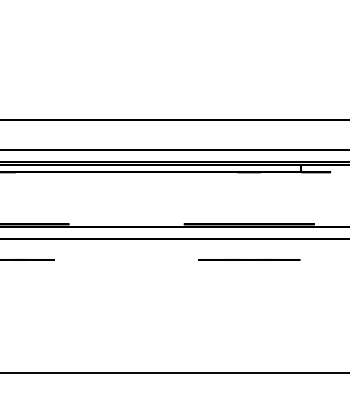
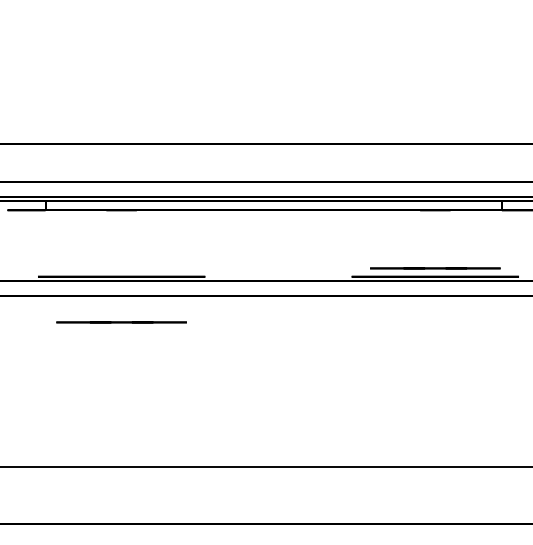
line: (249, 260) -> (435, 268), moved

